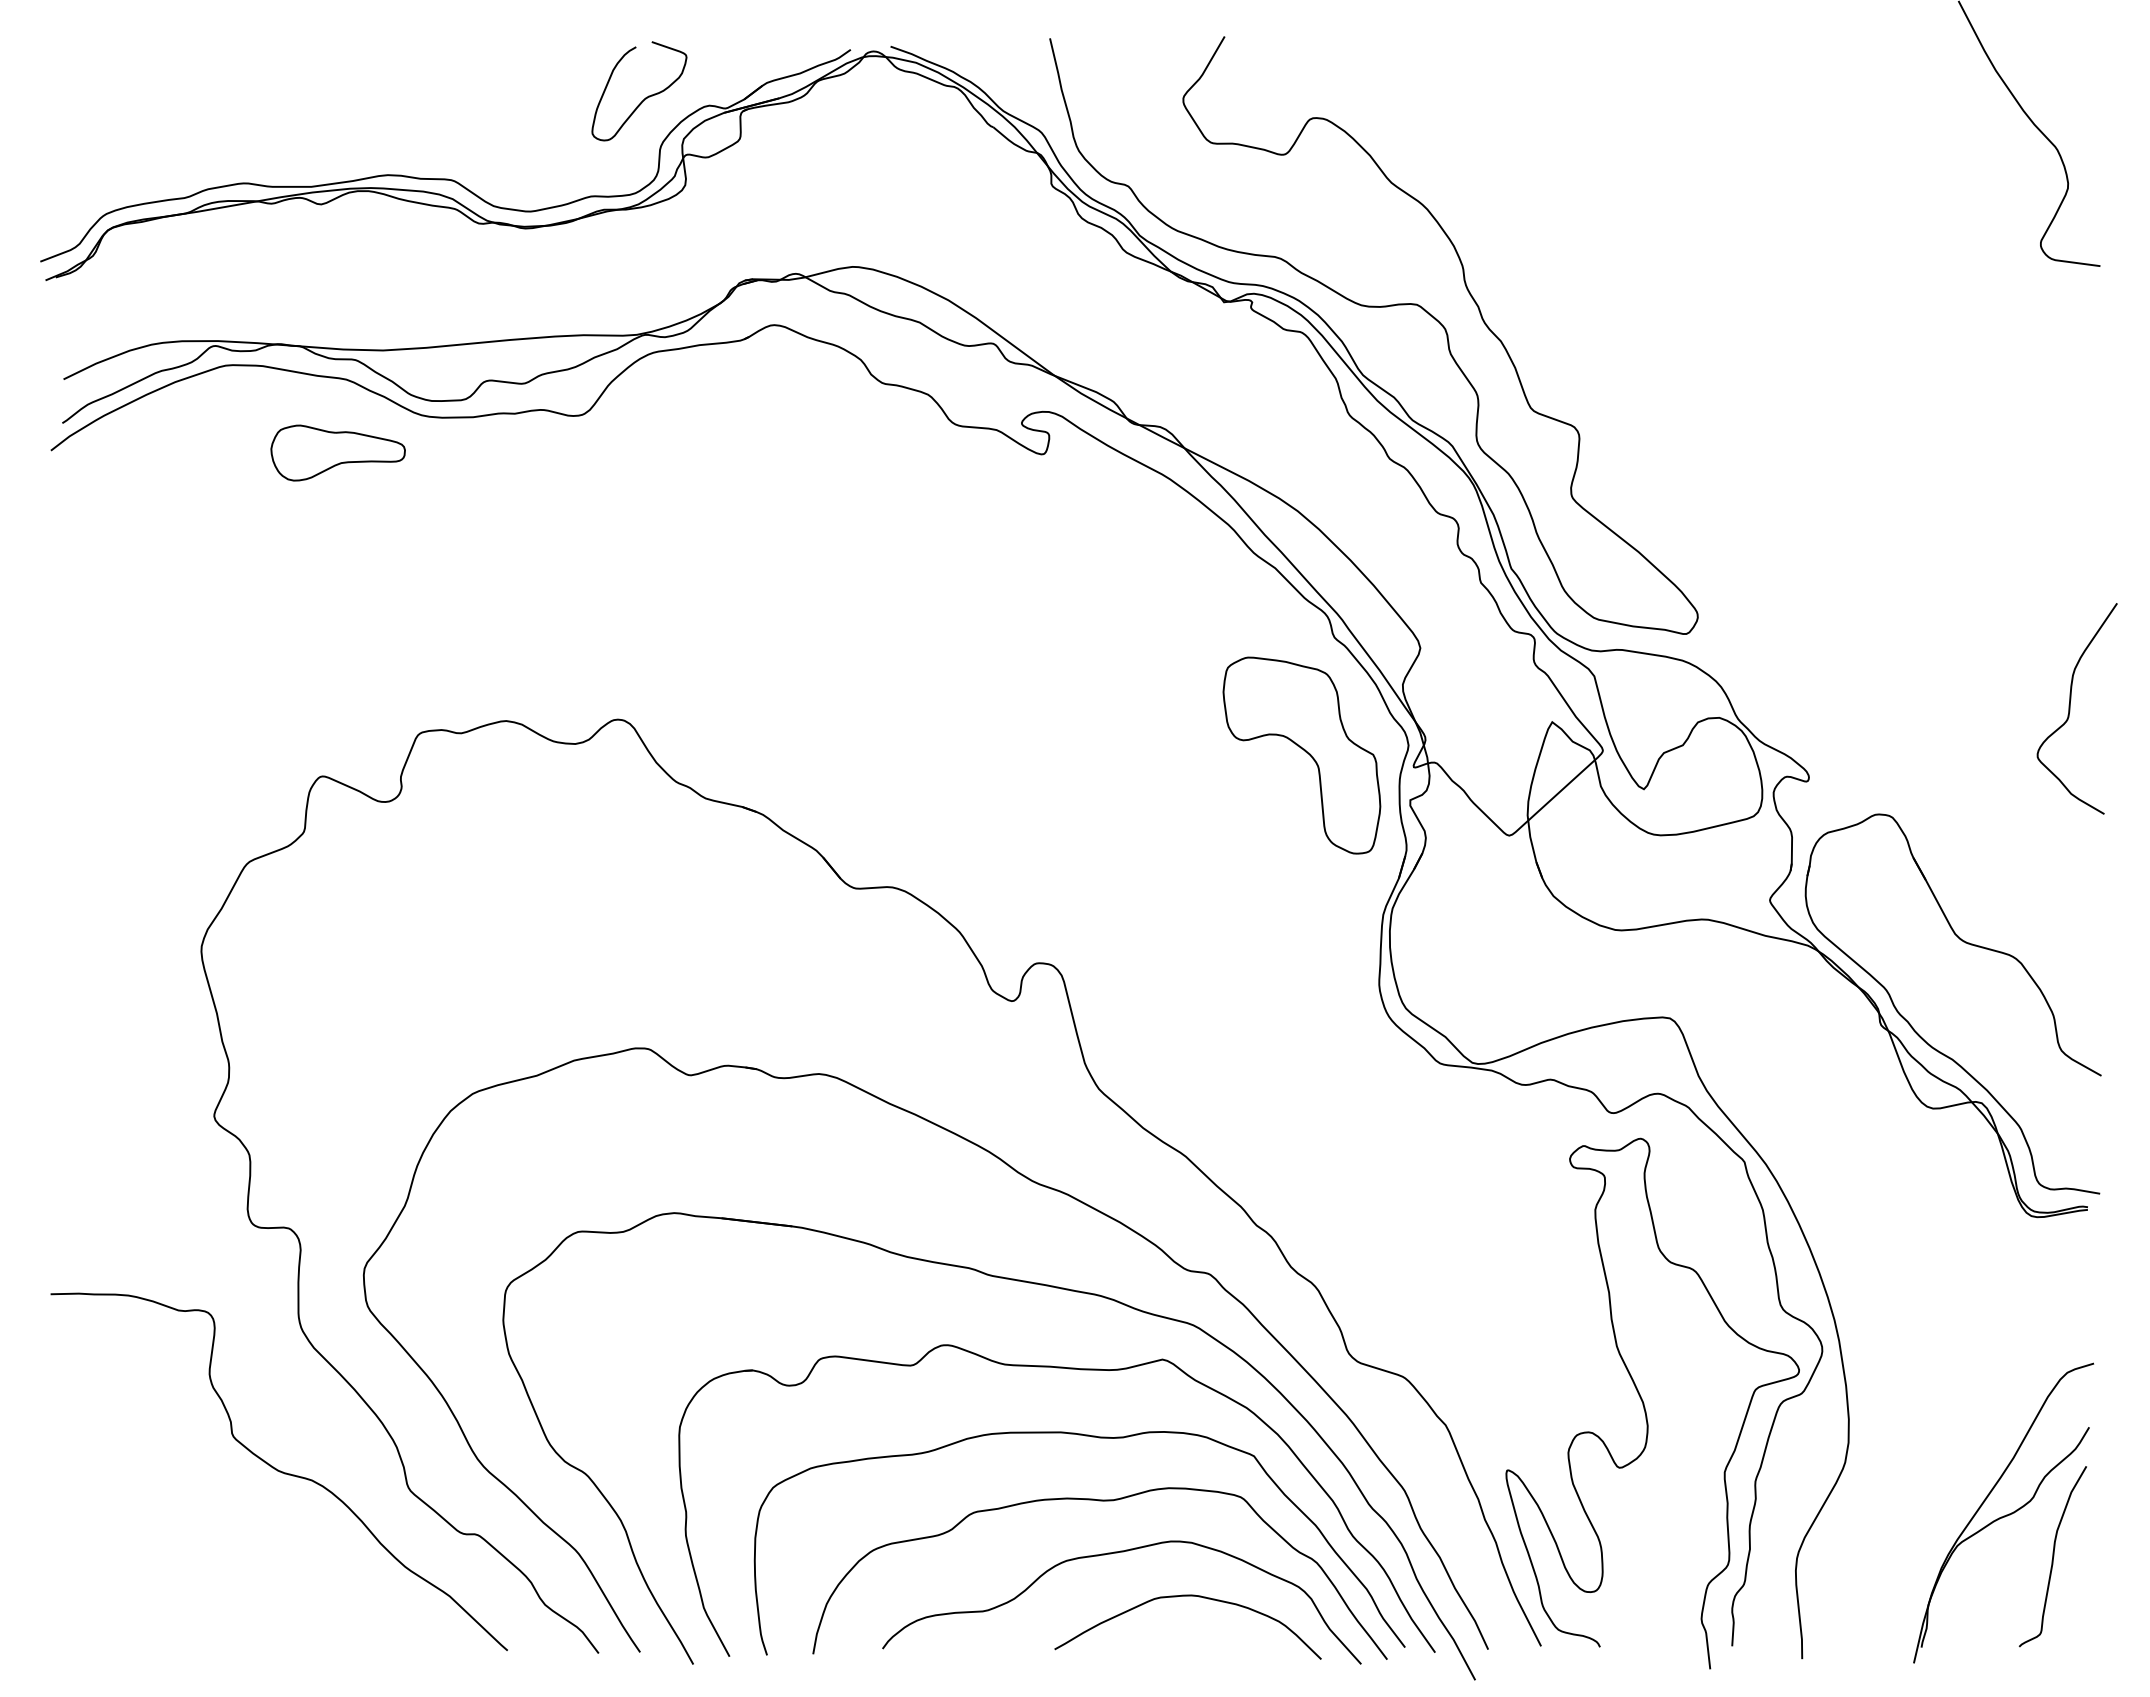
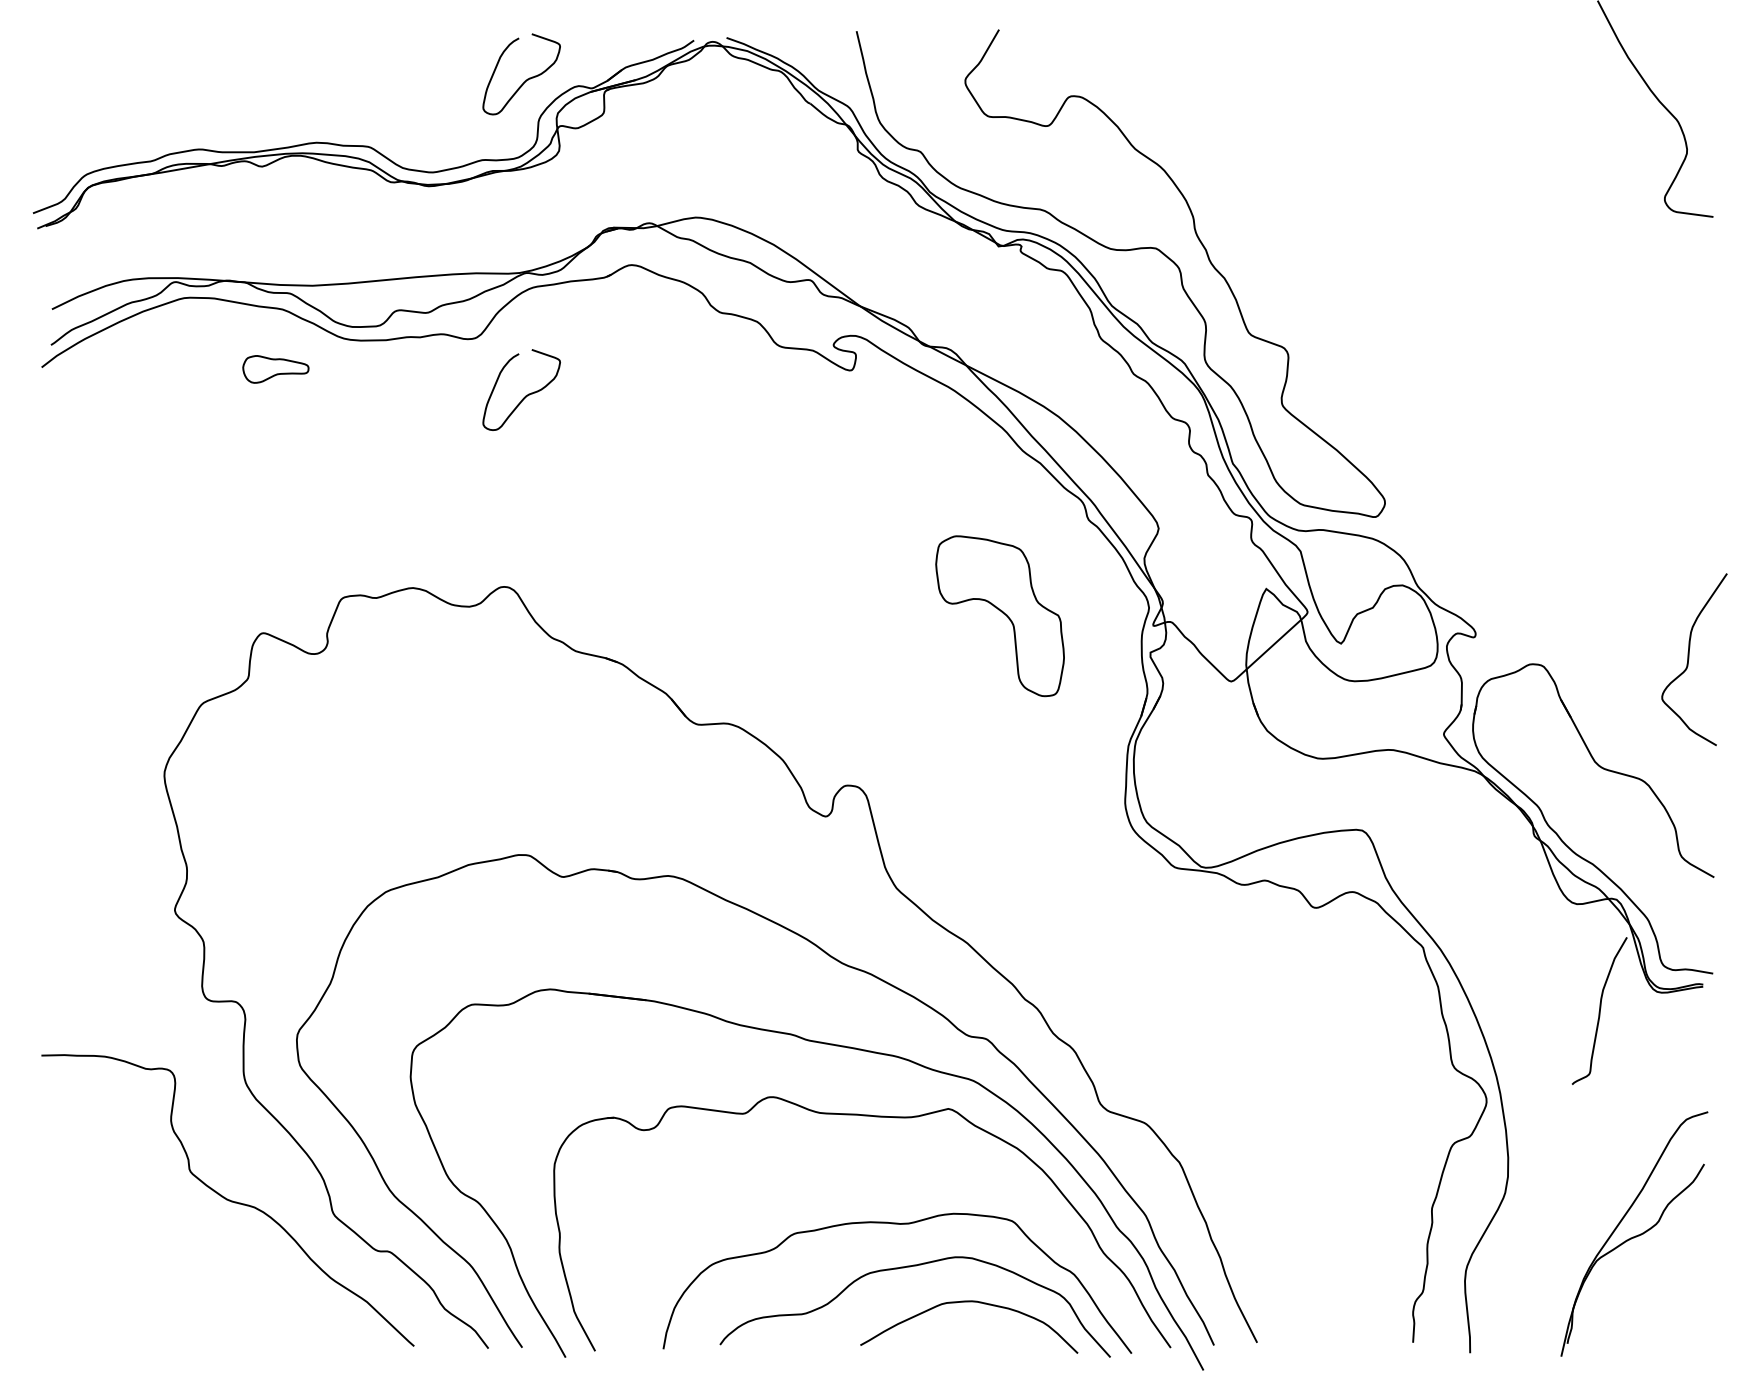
part: (337, 452) -> (275, 368), size x0.6
curve: (645, 484) -> (526, 395), added
curve: (2070, 708) -> (1689, 659), moved
part: (1301, 755) -> (999, 616), moved
curve: (1644, 1403) -> (1341, 1144), removed
curve: (1098, 1438) -> (896, 1173), removed
curve: (2052, 1556) -> (1599, 1010), moved

